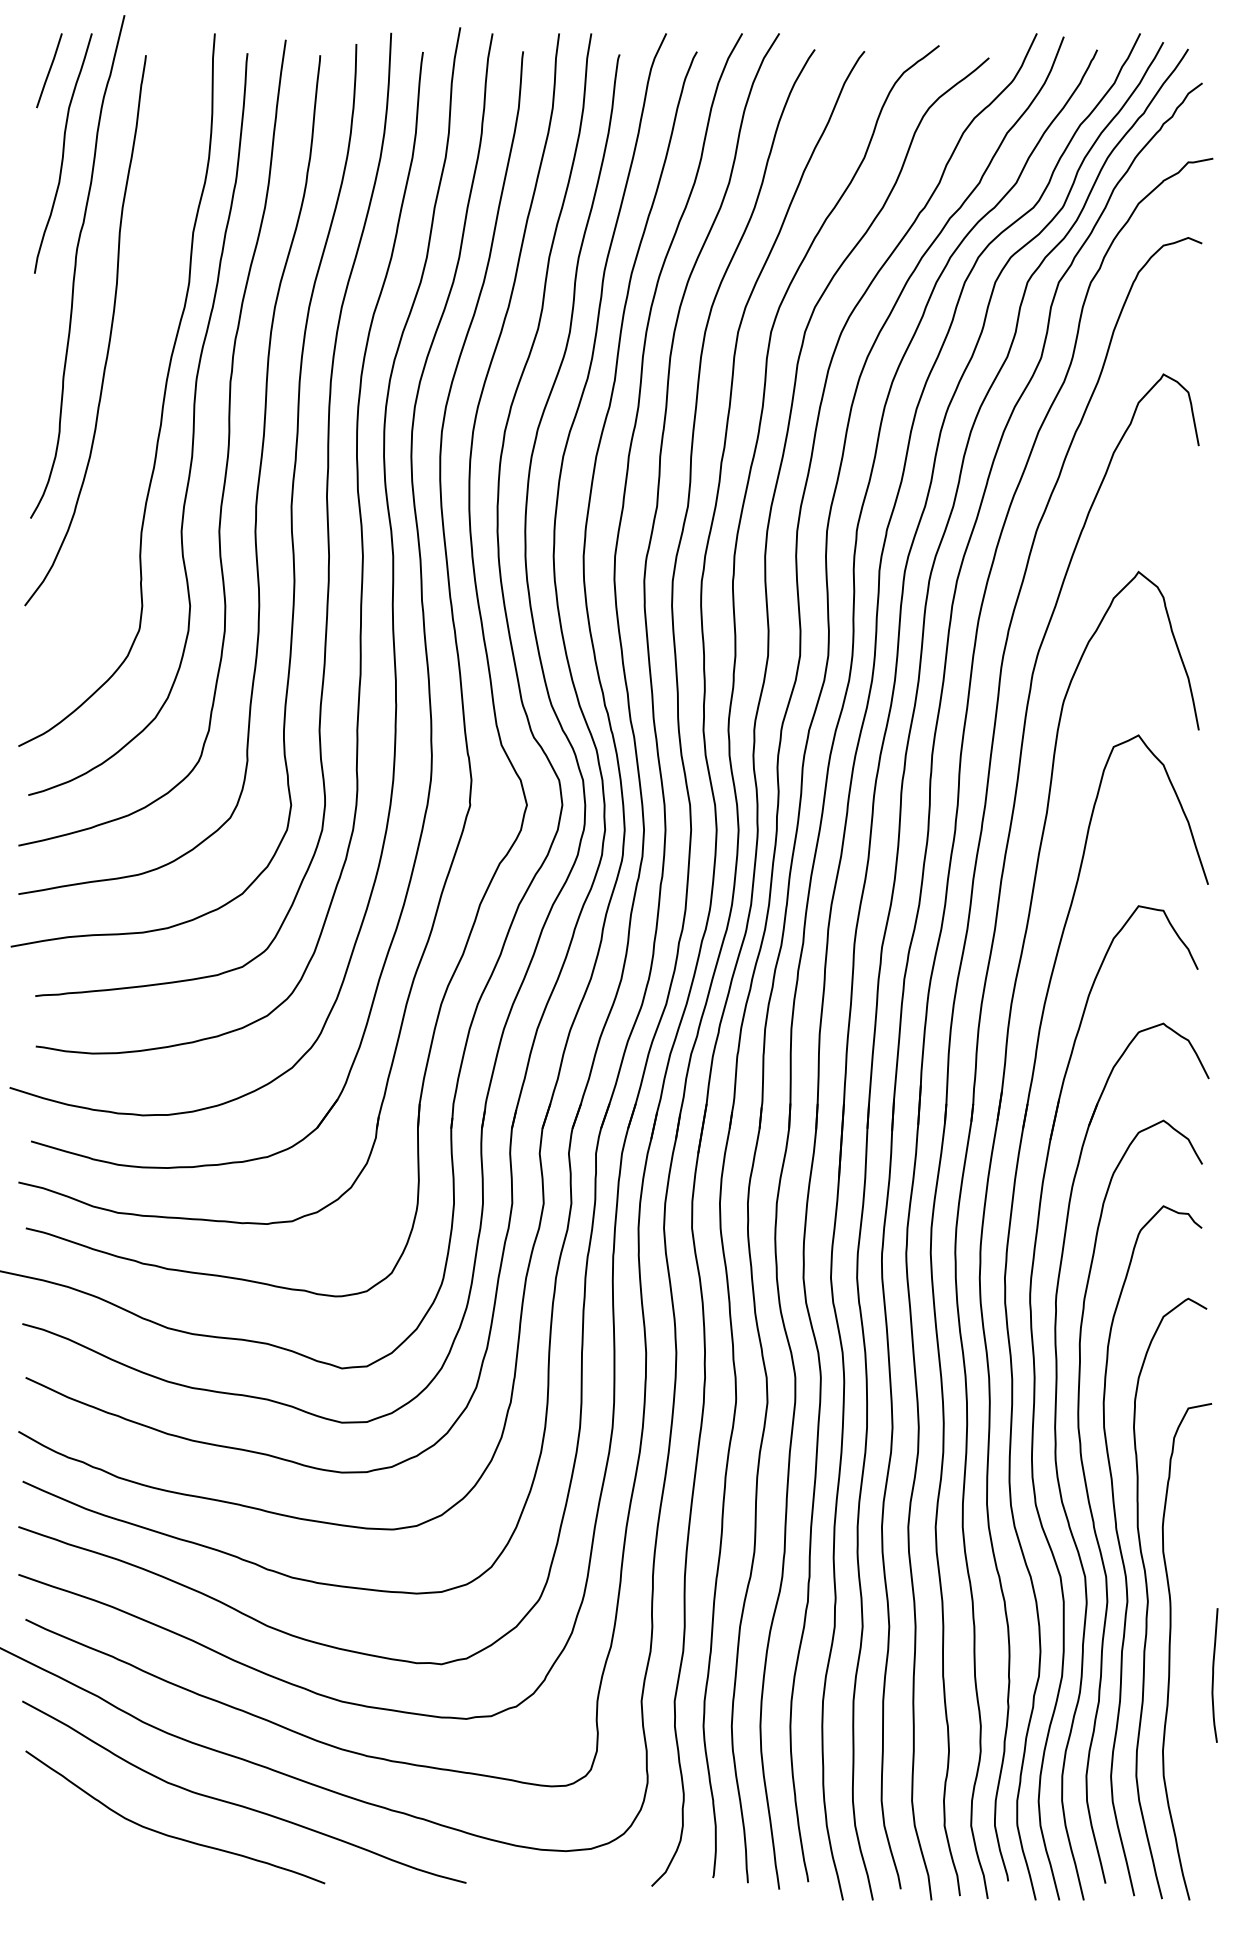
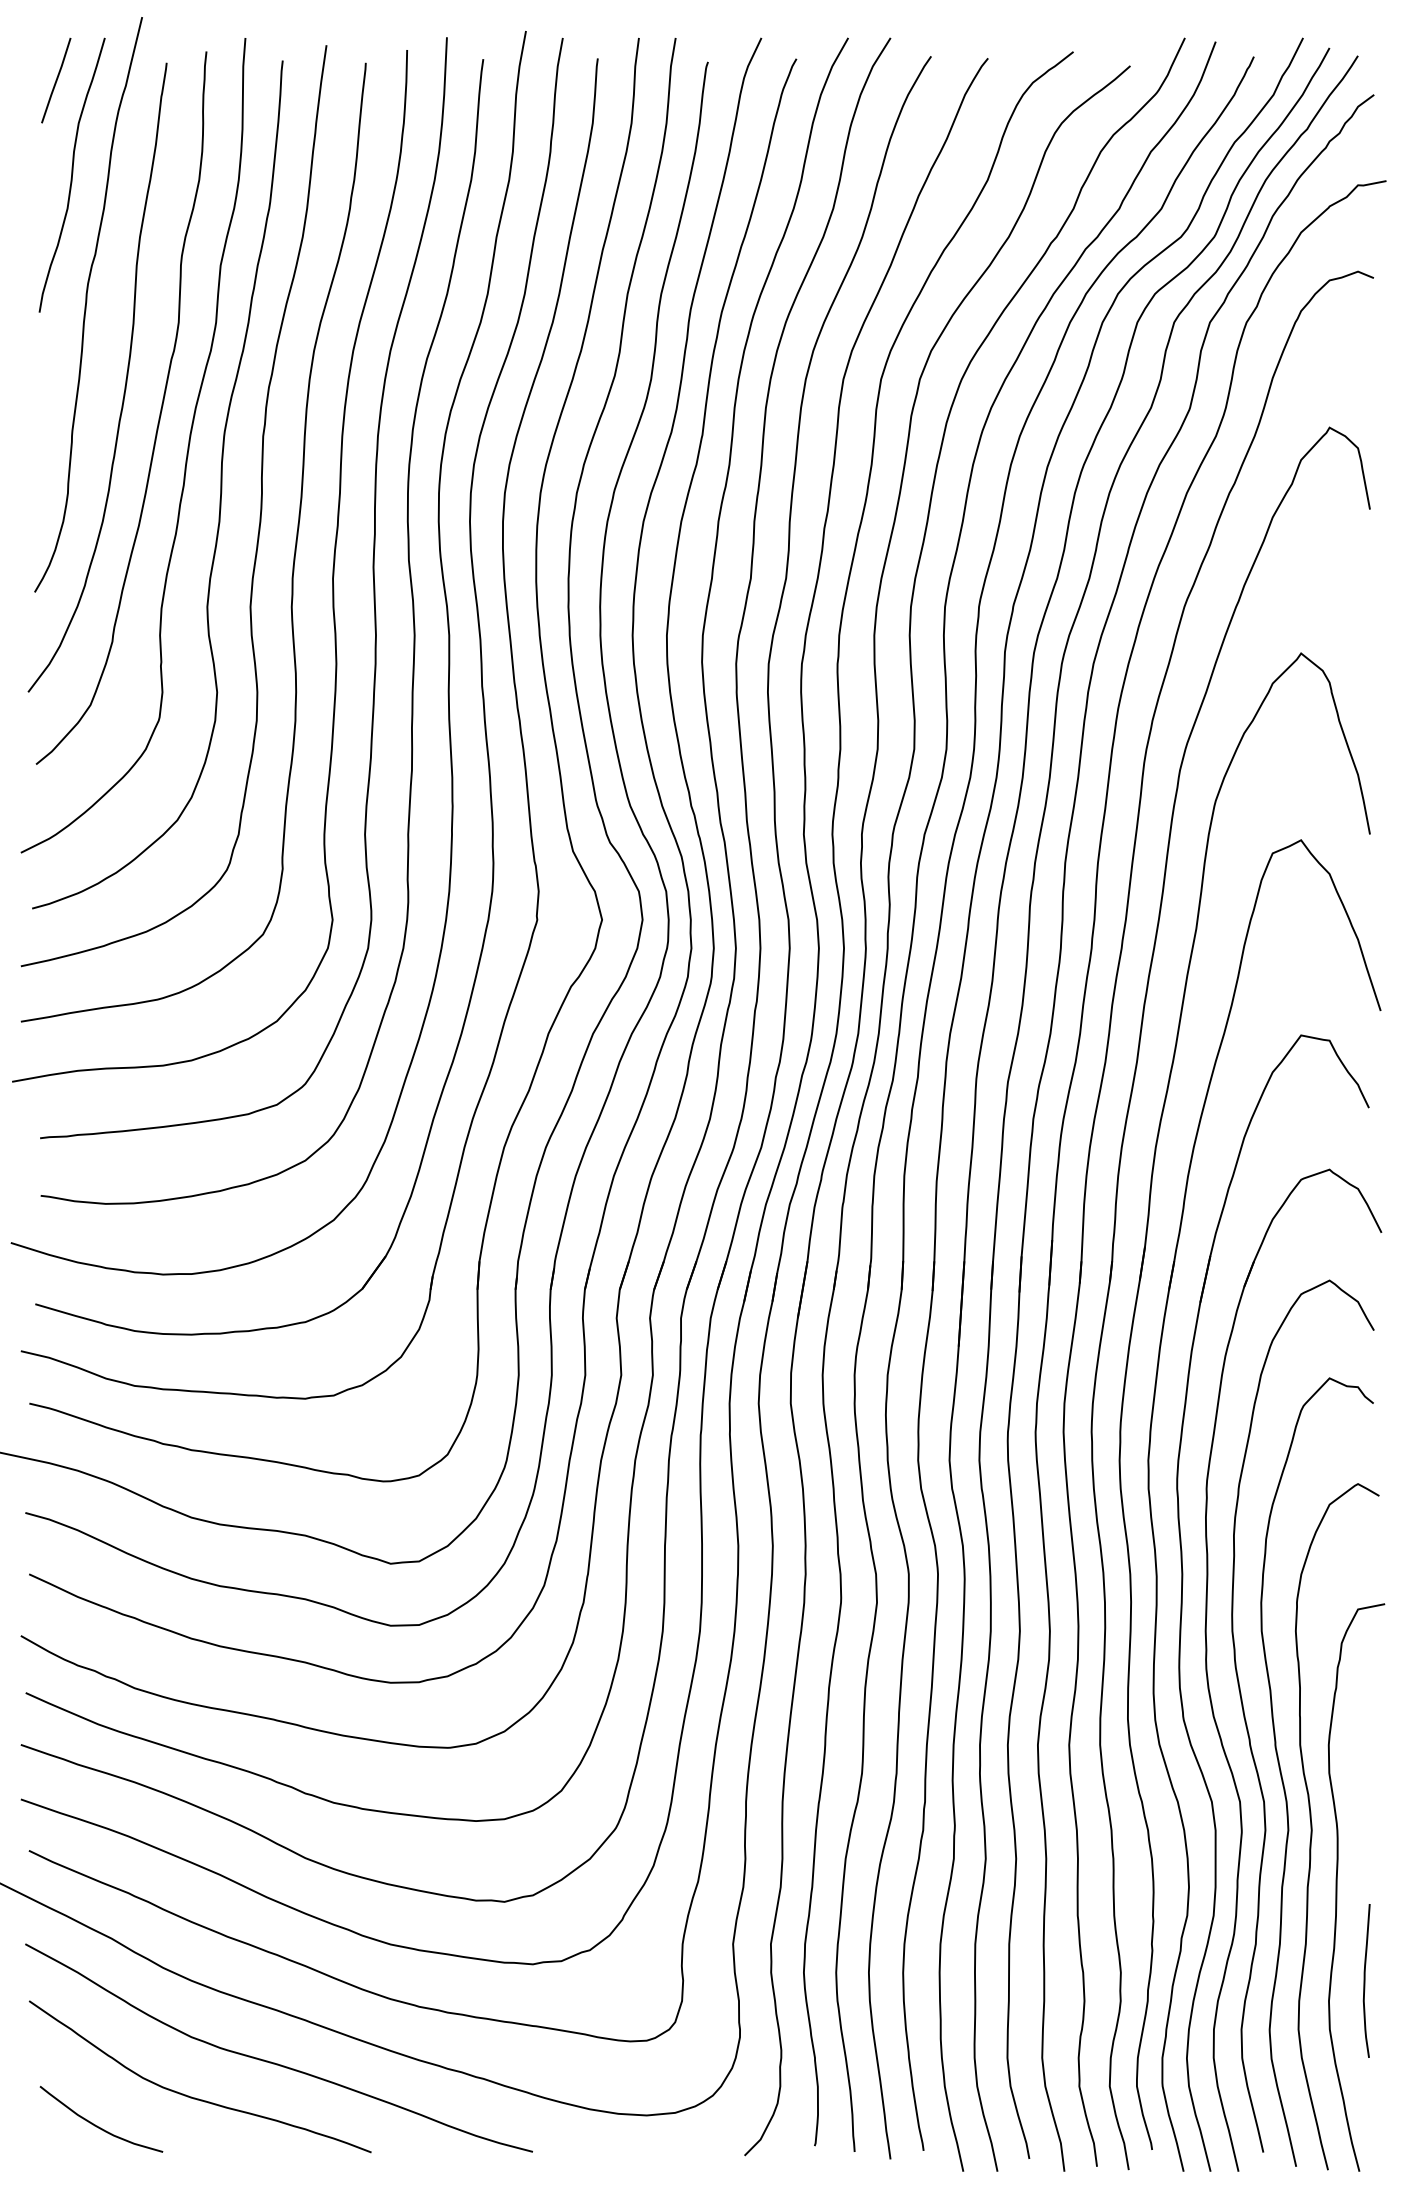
curve: (139, 362) -> (159, 414), added
curve: (1213, 1675) -> (1365, 1980), moved
curve: (86, 1860) -> (98, 2126), added

